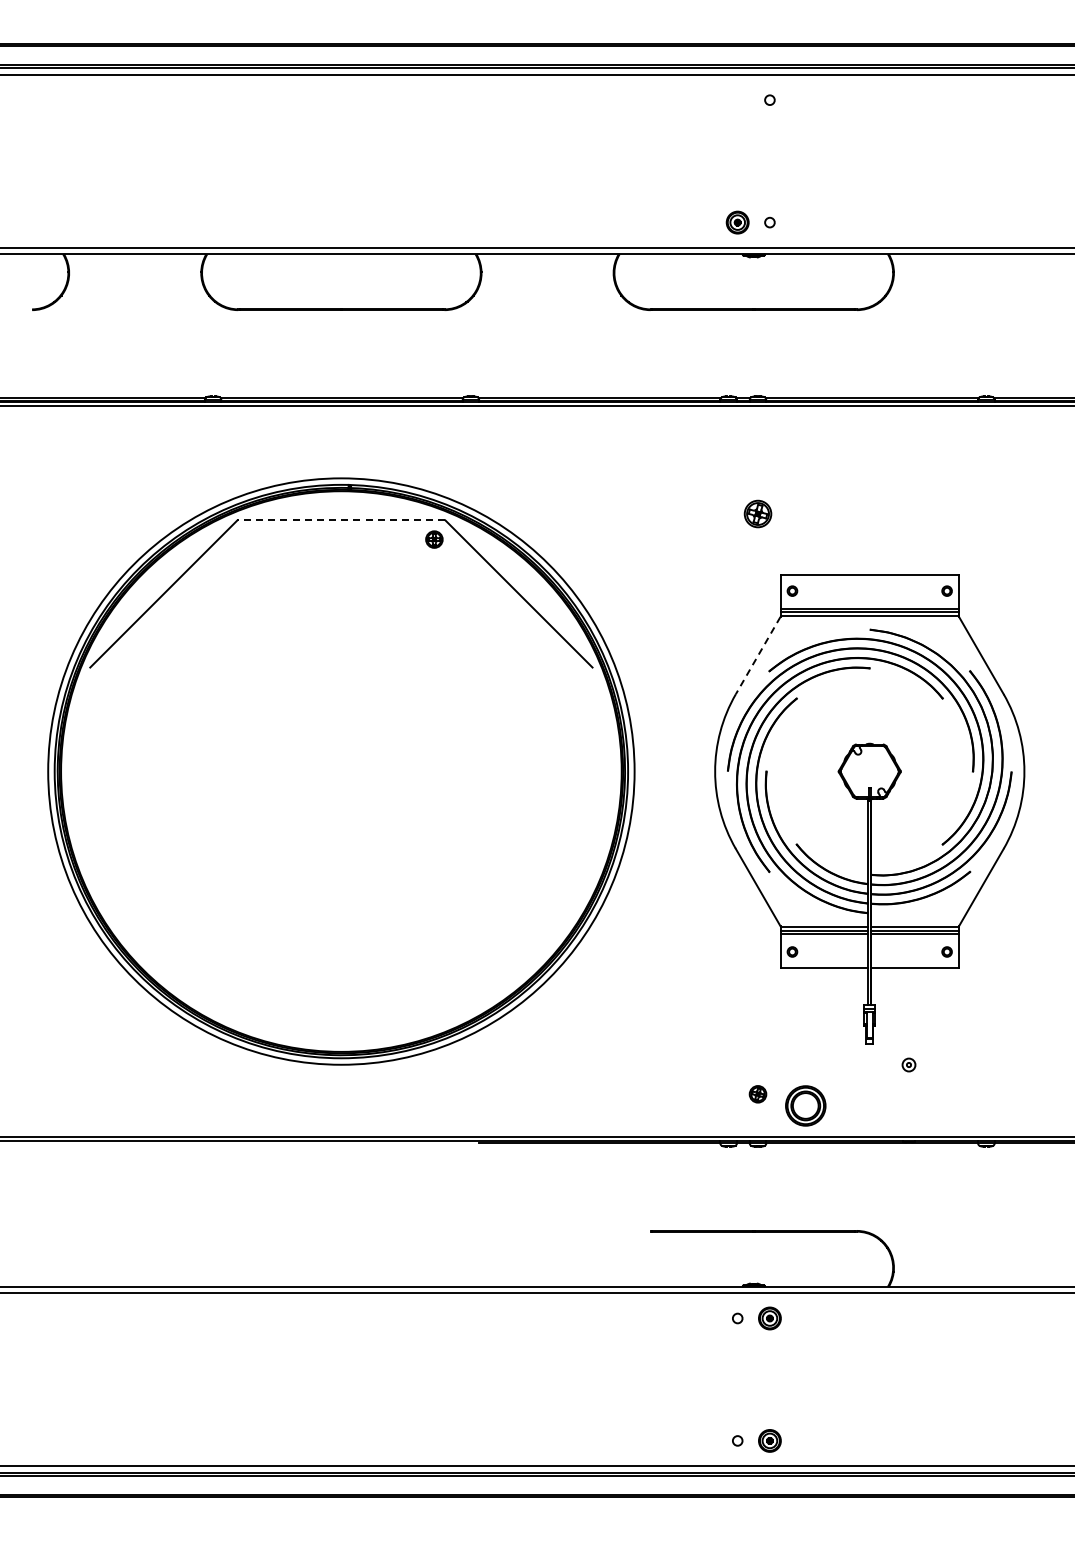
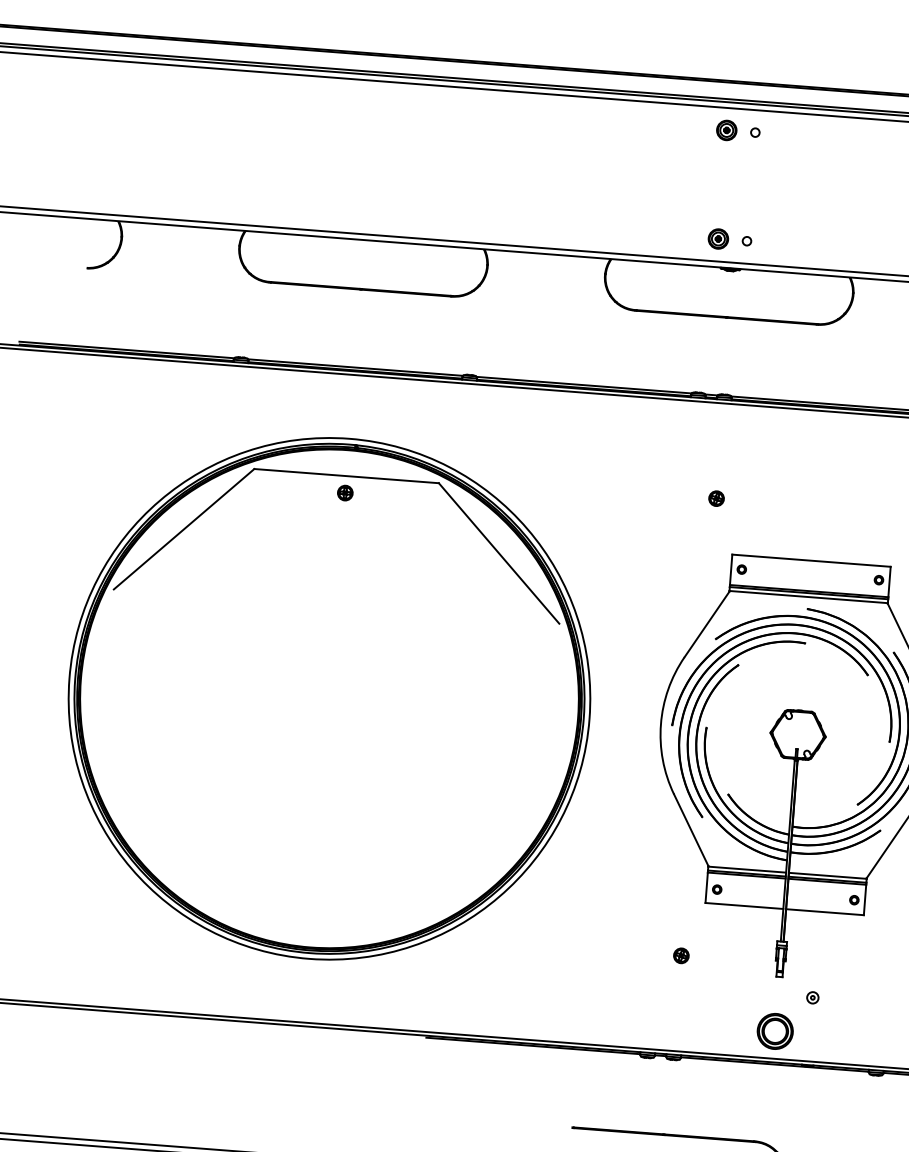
part: (737, 100) -> (726, 130), added
part: (757, 513) -> (716, 498), size x0.62
line: (340, 520) -> (345, 476), dashed -> solid
part: (434, 539) -> (345, 493), moved
line: (758, 655) -> (707, 624), dashed -> solid
part: (757, 1094) -> (680, 955), moved
part: (805, 1105) -> (775, 1031), moved

